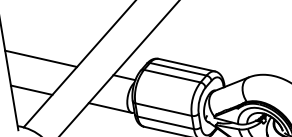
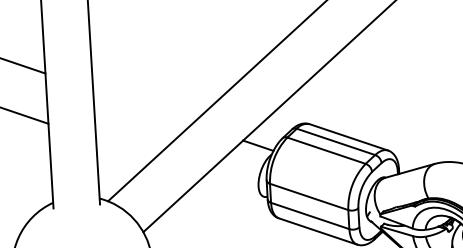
line: (40, 58) -> (142, 106), removed
line: (31, 90) -> (124, 149), removed
line: (110, 107) -> (233, 186), removed

